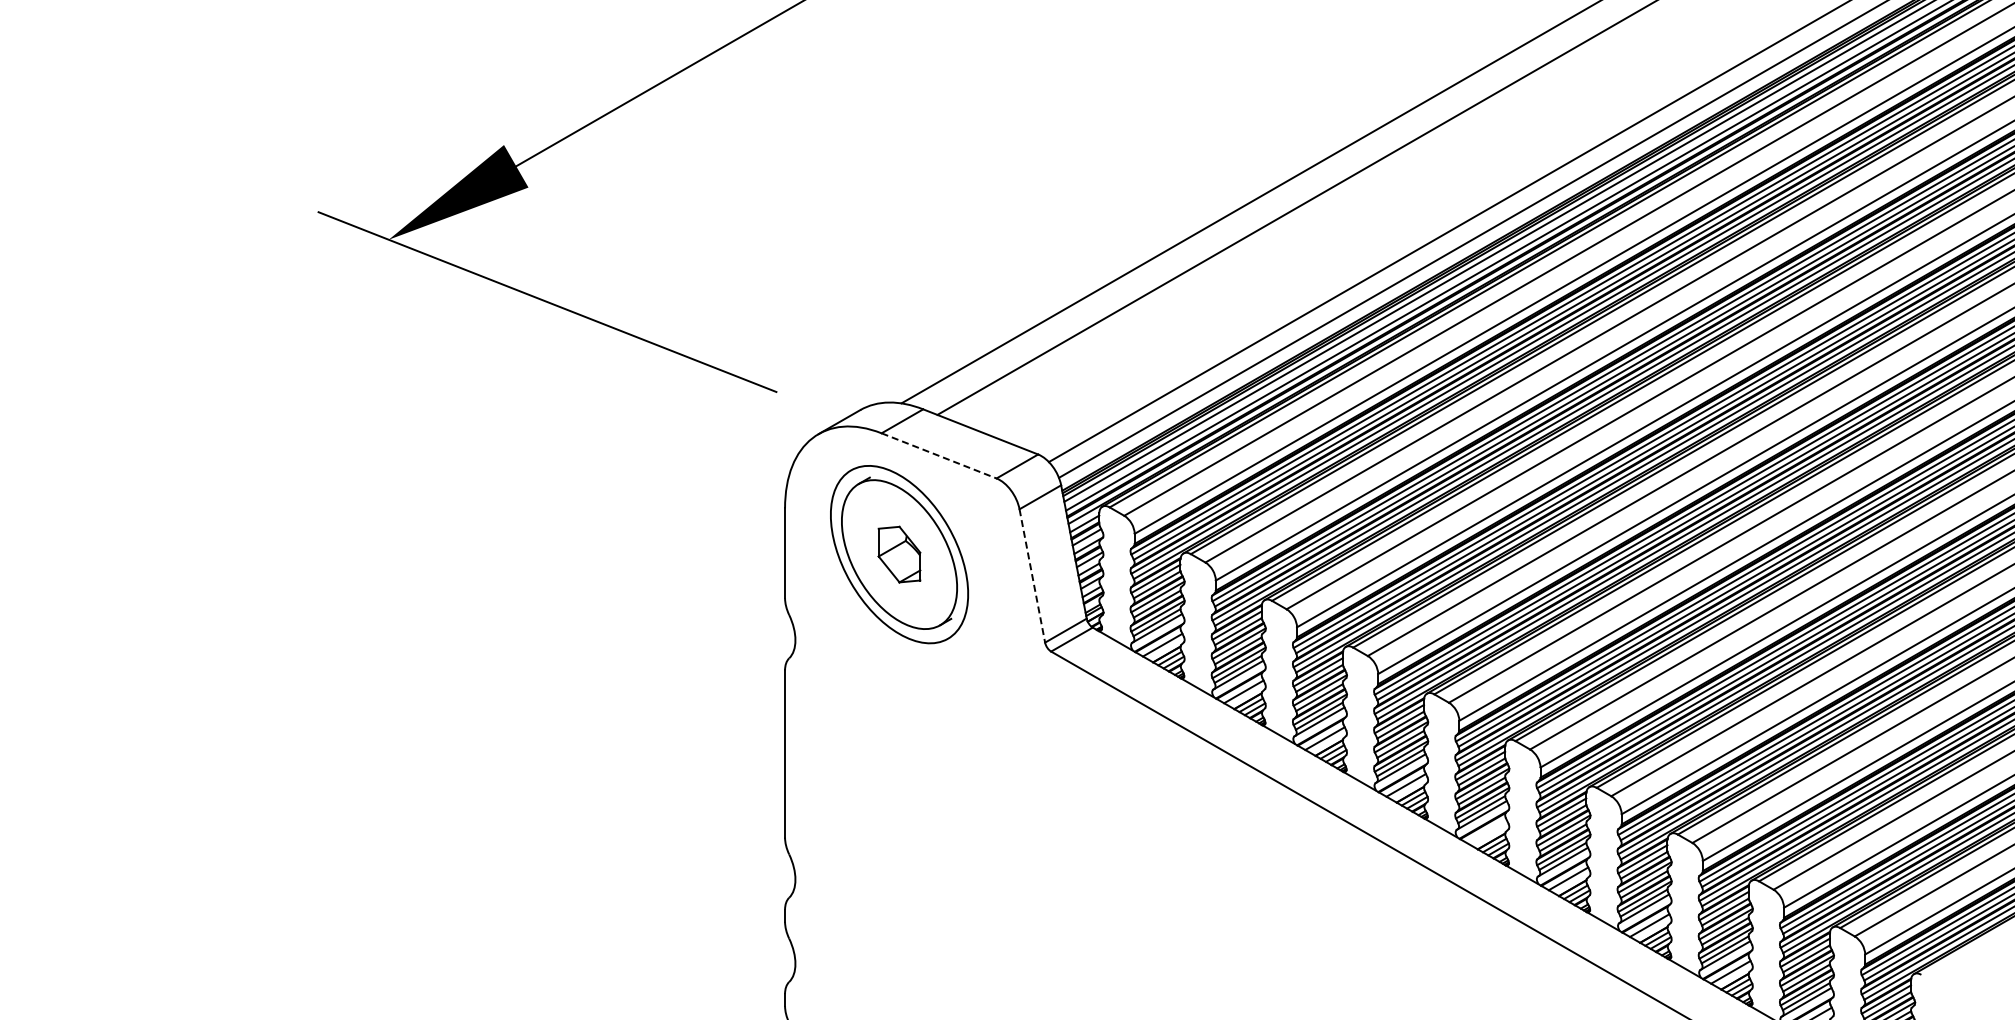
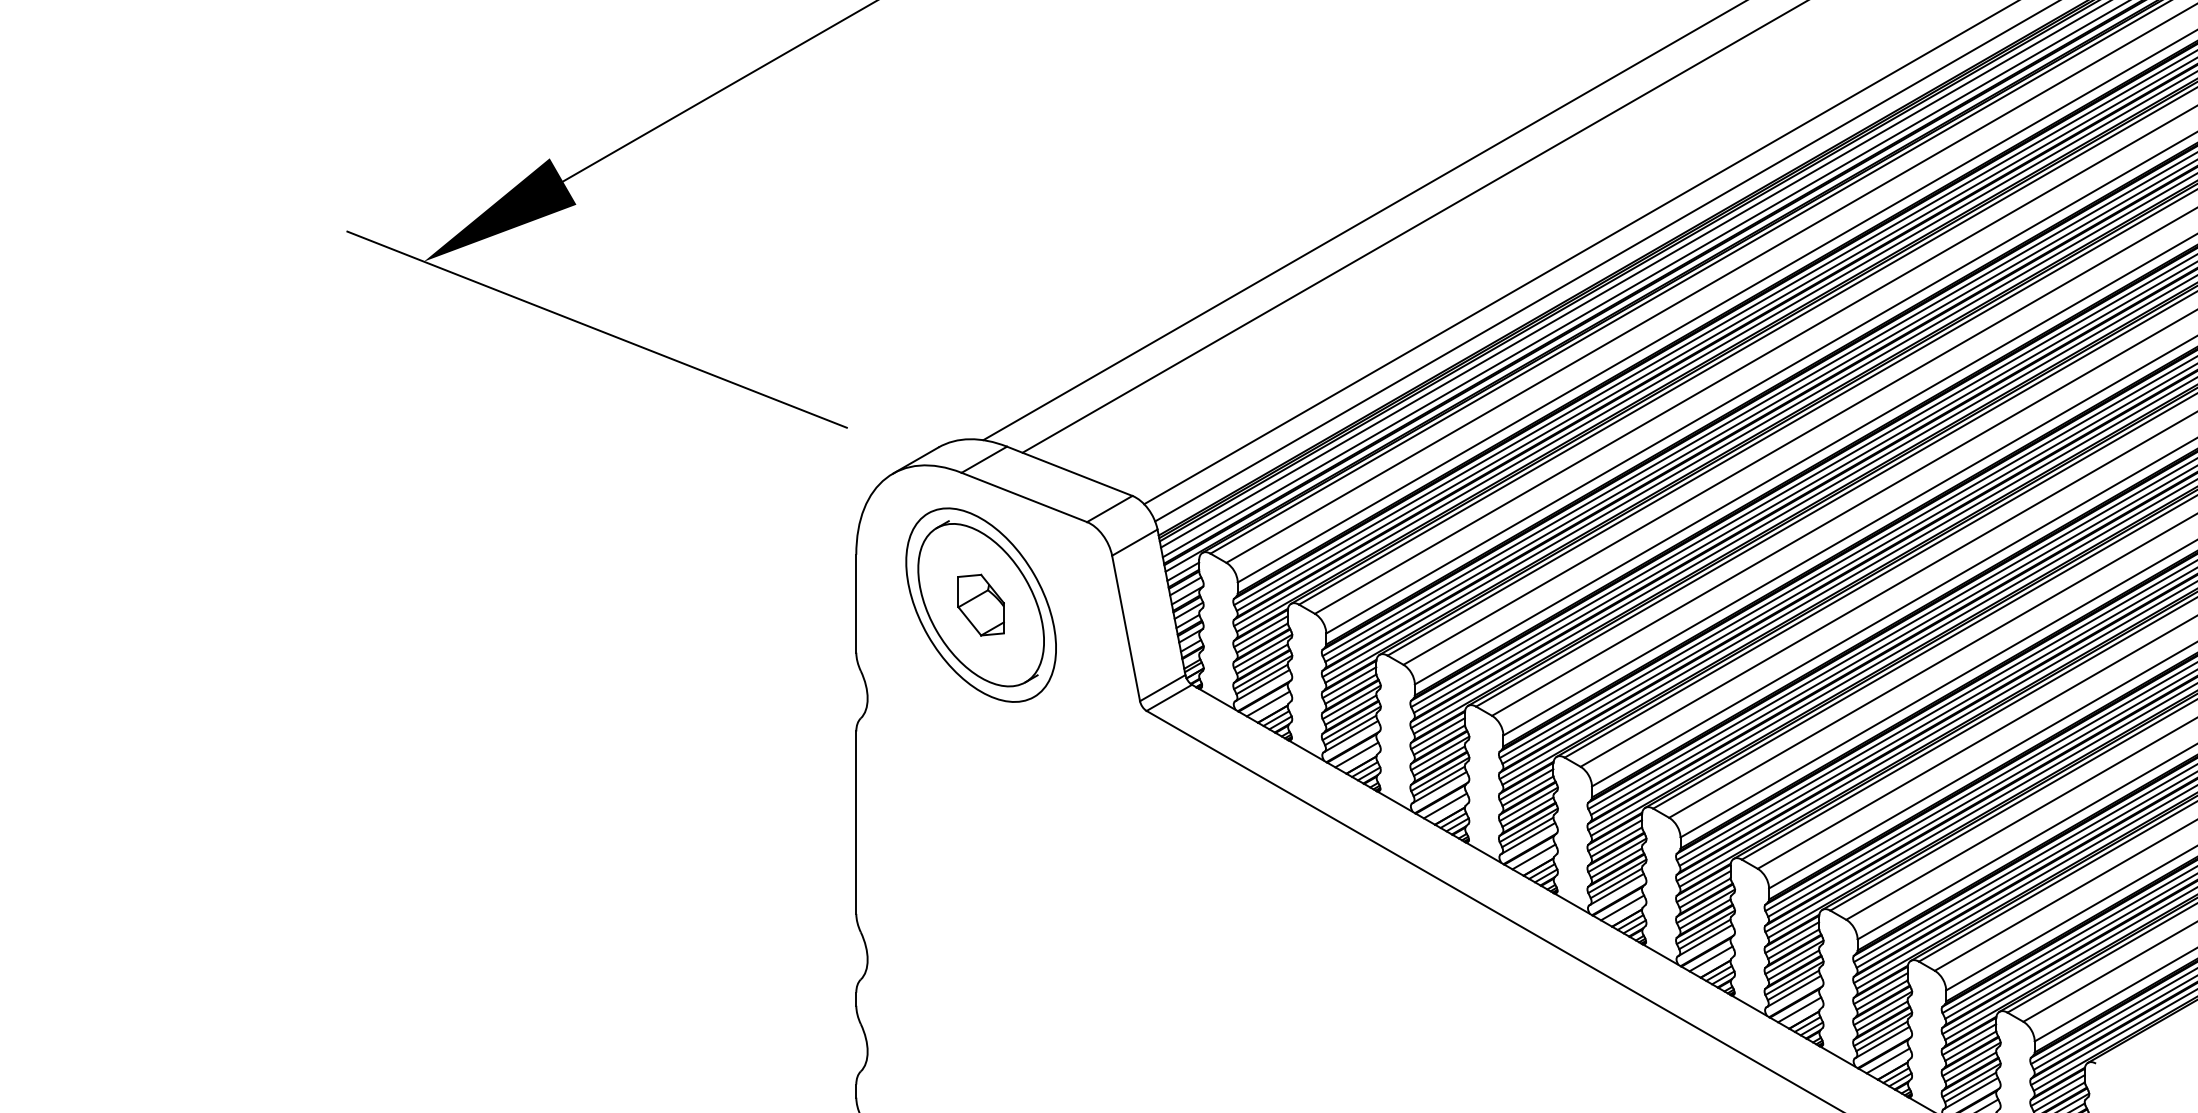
line: (939, 455) -> (1024, 497), dashed -> solid
line: (1032, 575) -> (1126, 627), dashed -> solid
line: (1487, 831) -> (1622, 907), added

